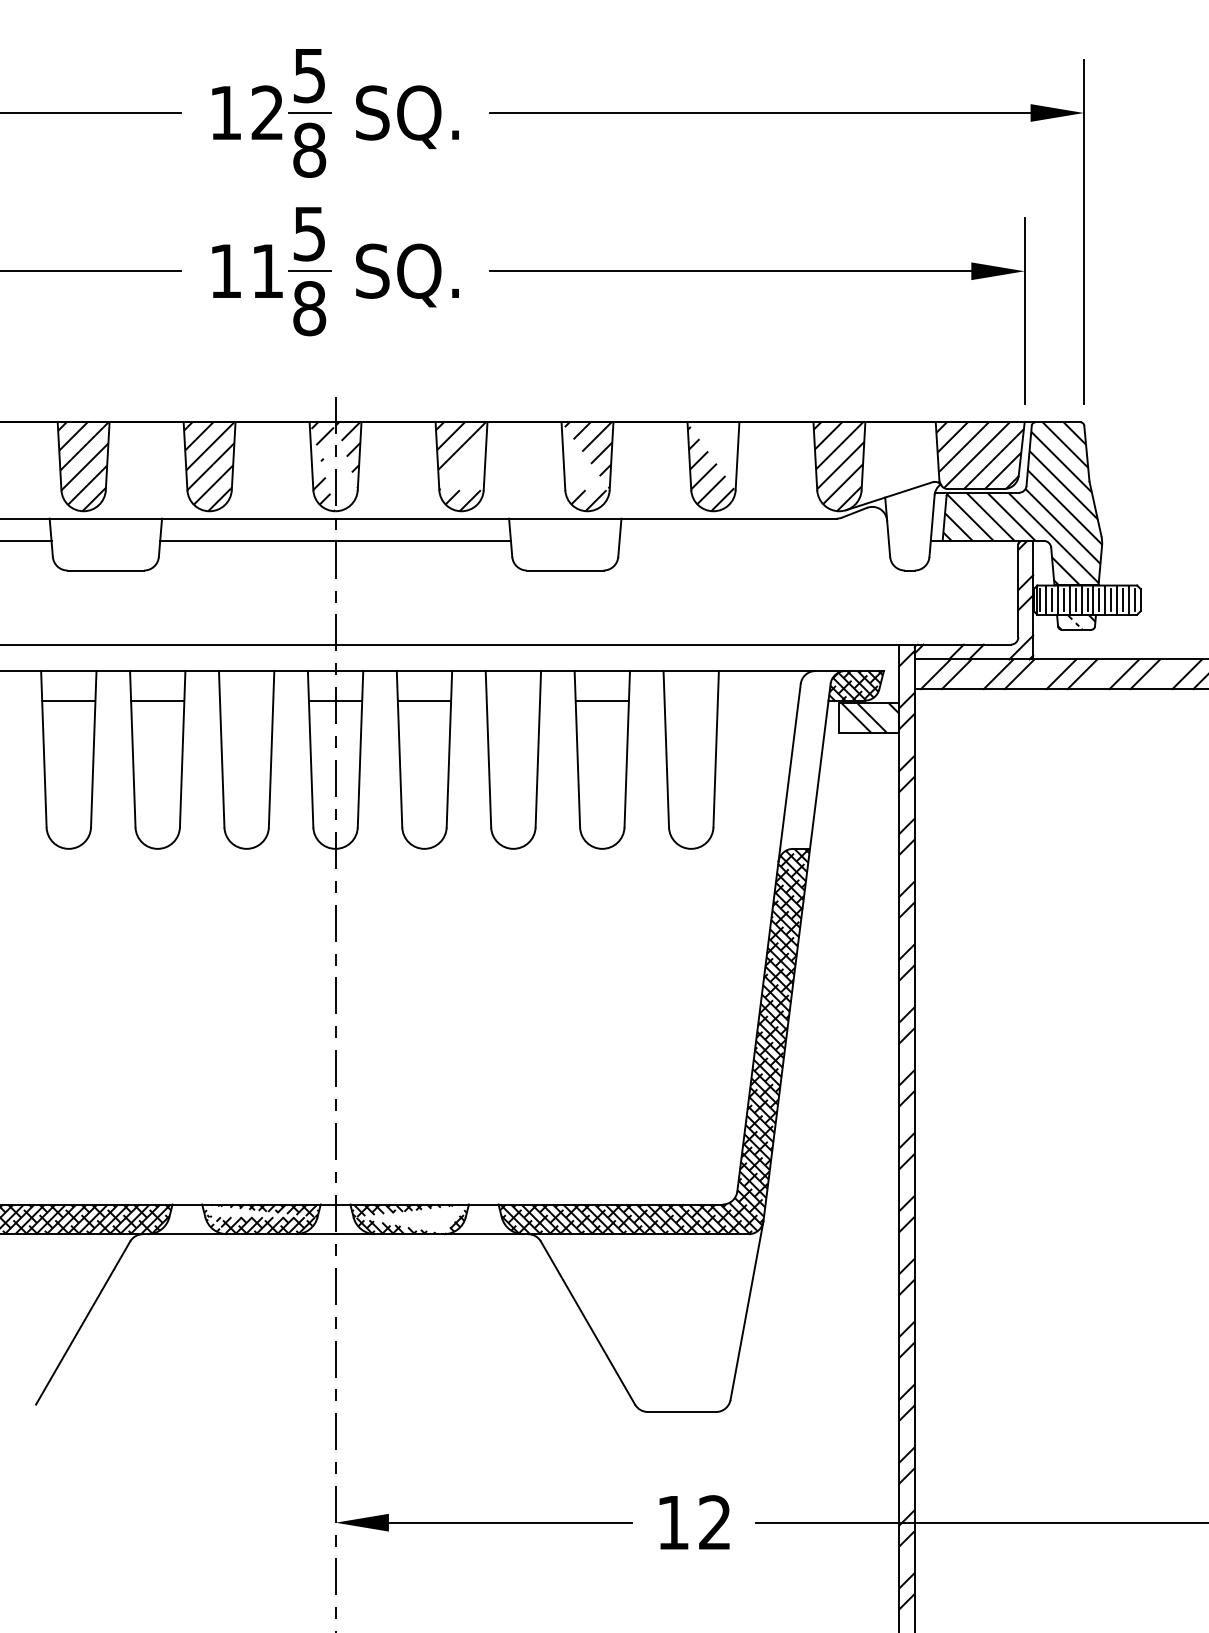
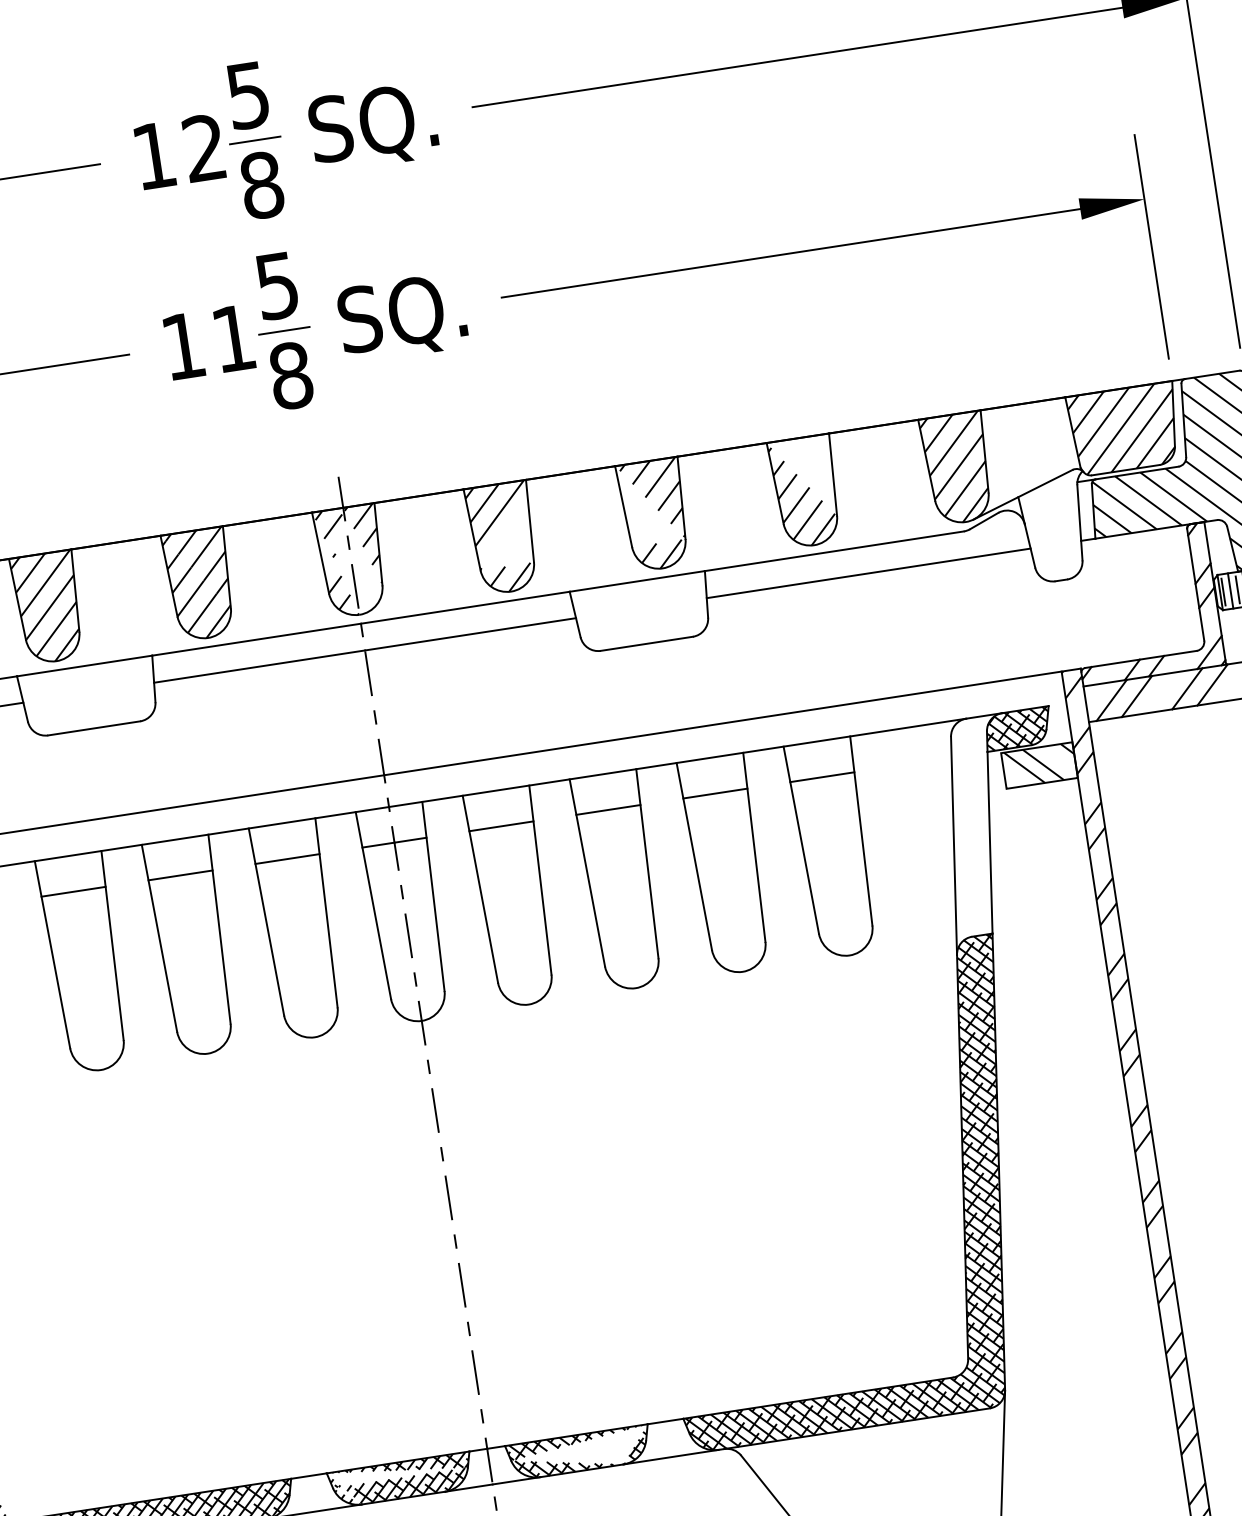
line: (753, 540) -> (867, 573), added
line: (246, 700) -> (287, 858), added
line: (513, 700) -> (608, 809), added
line: (690, 700) -> (821, 777), added

